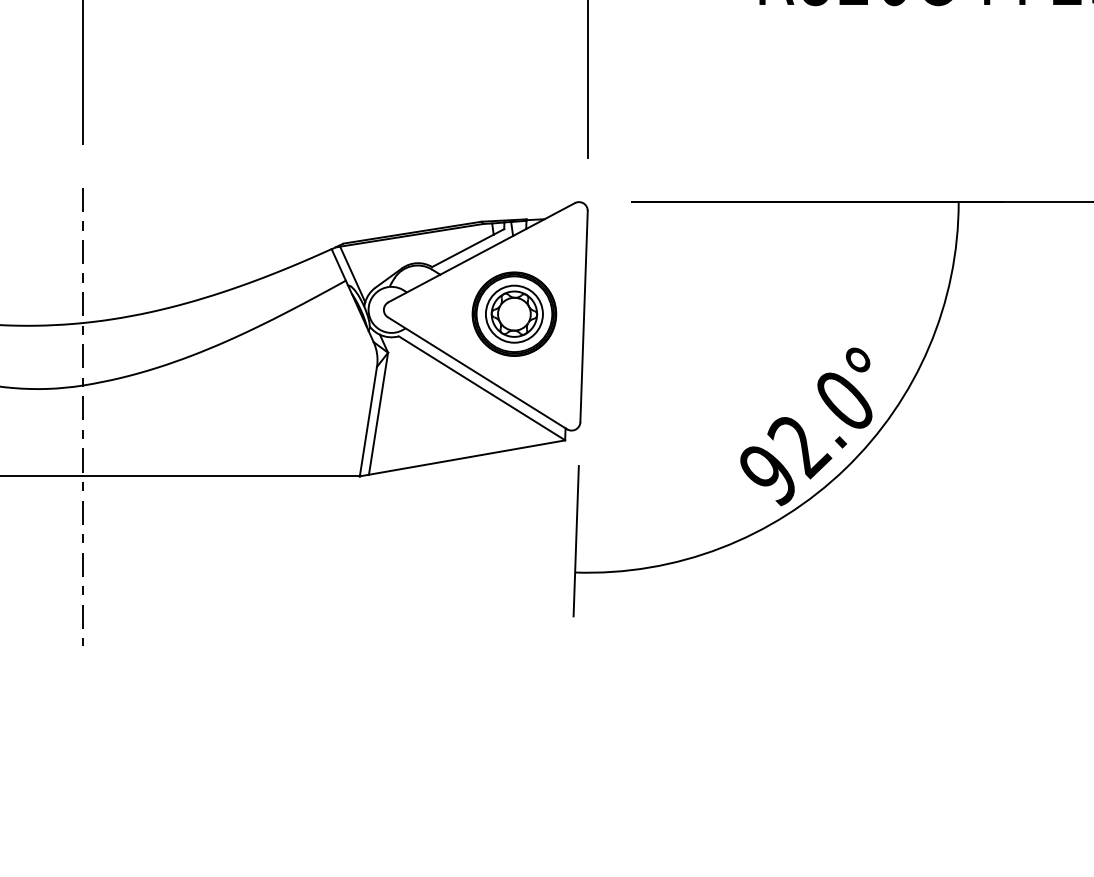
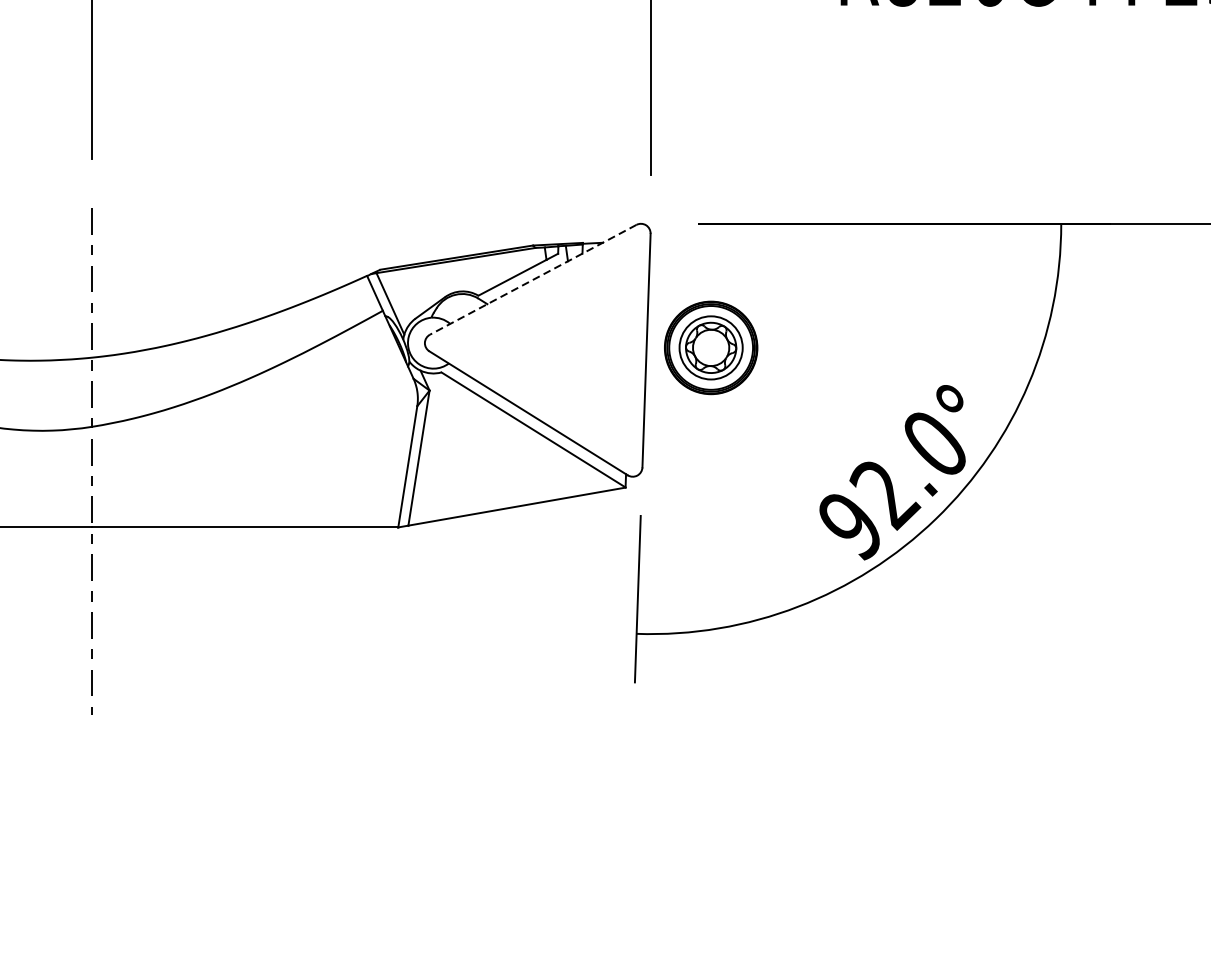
line: (481, 252) -> (532, 279), solid -> dashed
part: (514, 313) -> (711, 347), moved

